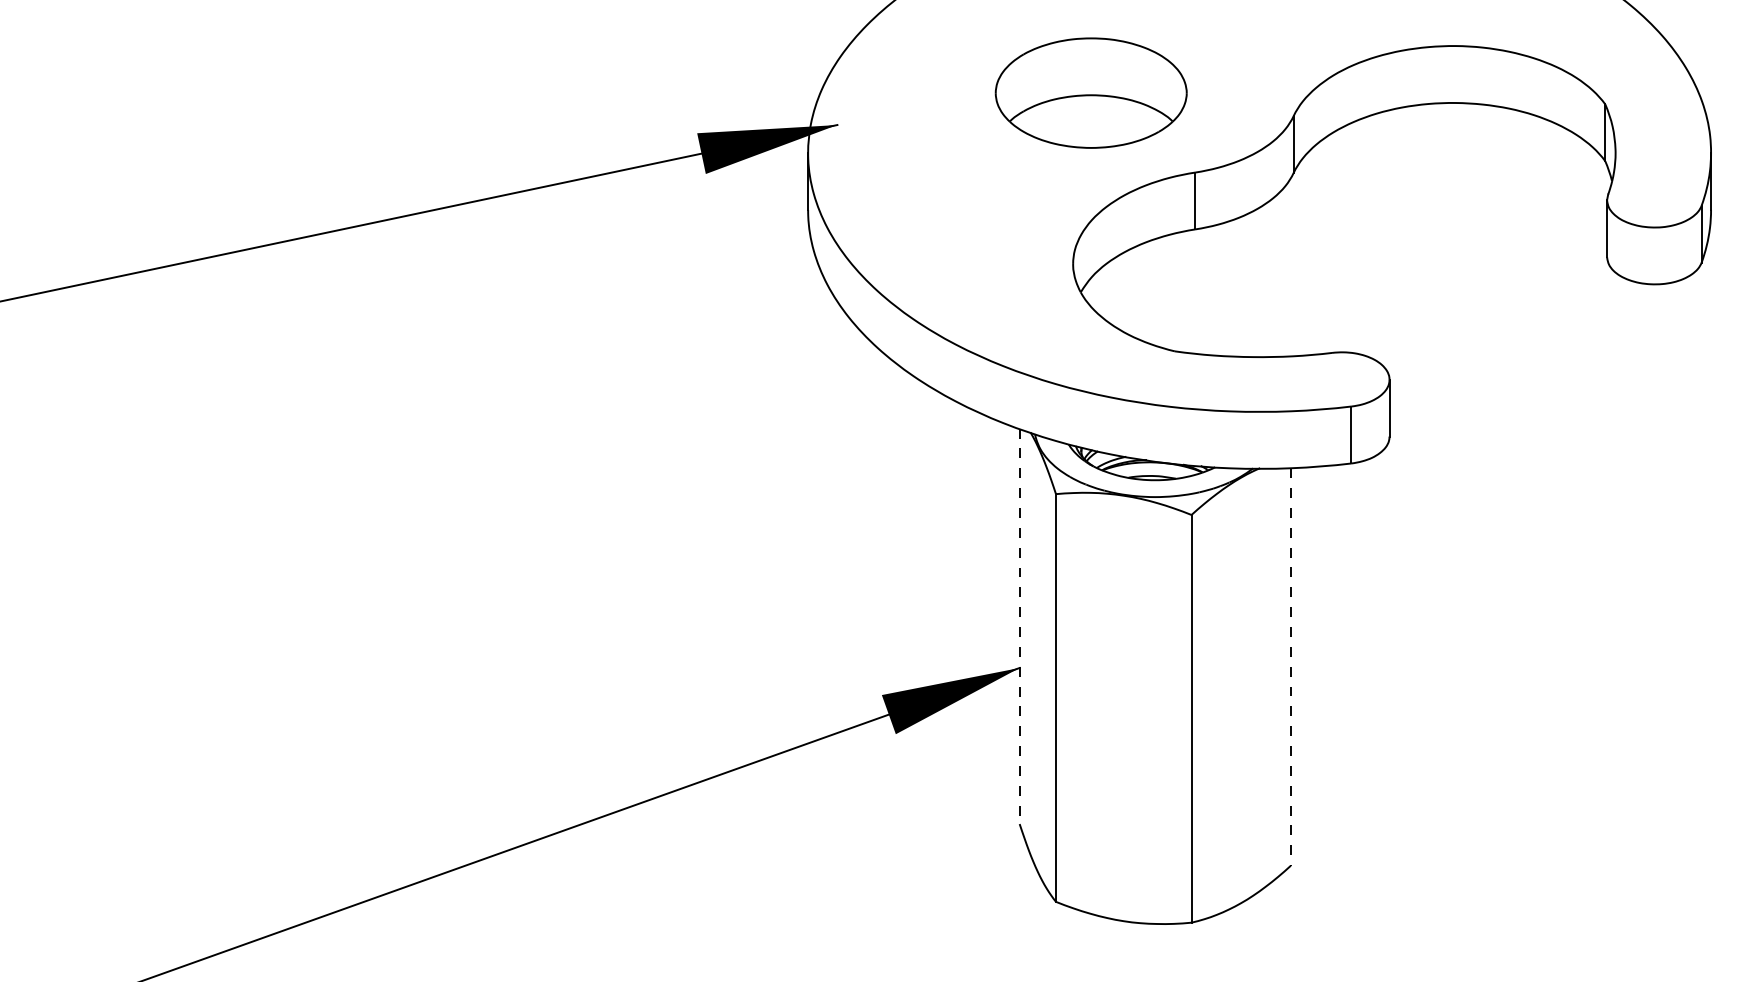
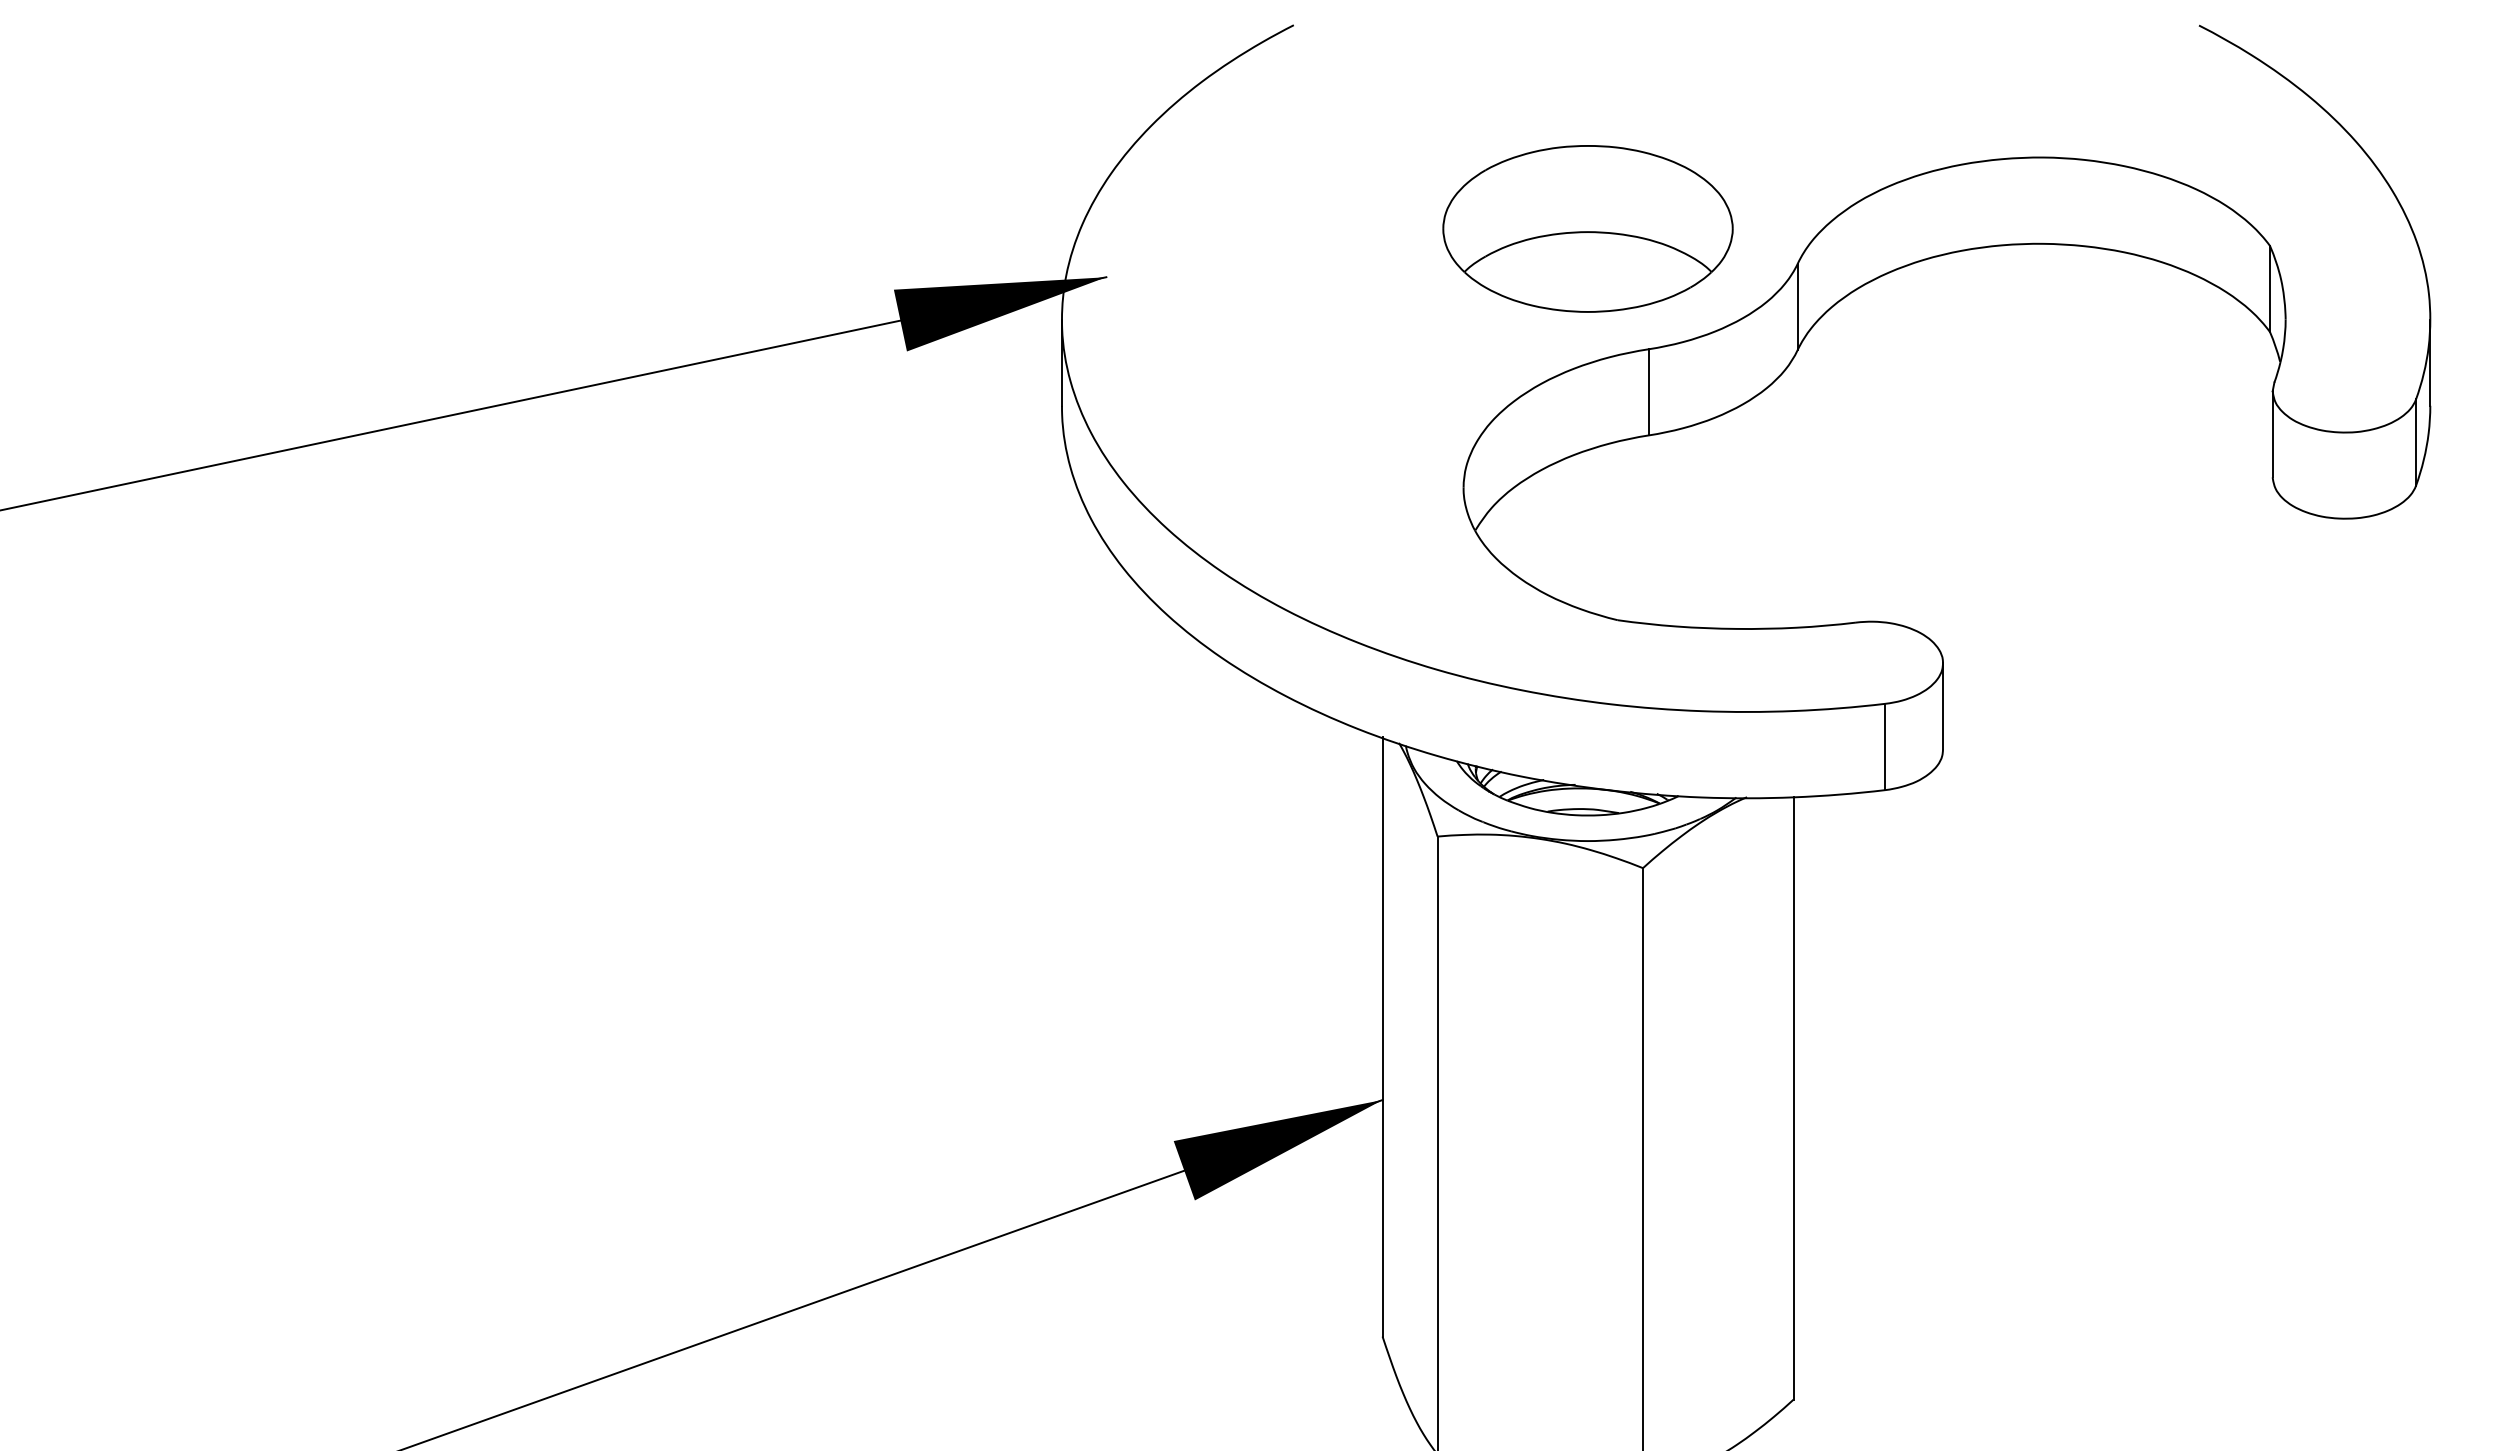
part: (1090, 92) -> (1586, 227), moved
line: (1019, 626) -> (1382, 1037), dashed -> solid
line: (1290, 666) -> (1792, 1097), dashed -> solid

